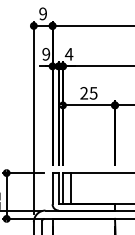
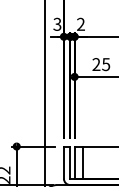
text: (68, 53) -> (80, 23), 4 -> 2
text: (46, 54) -> (57, 24), 9 -> 3

